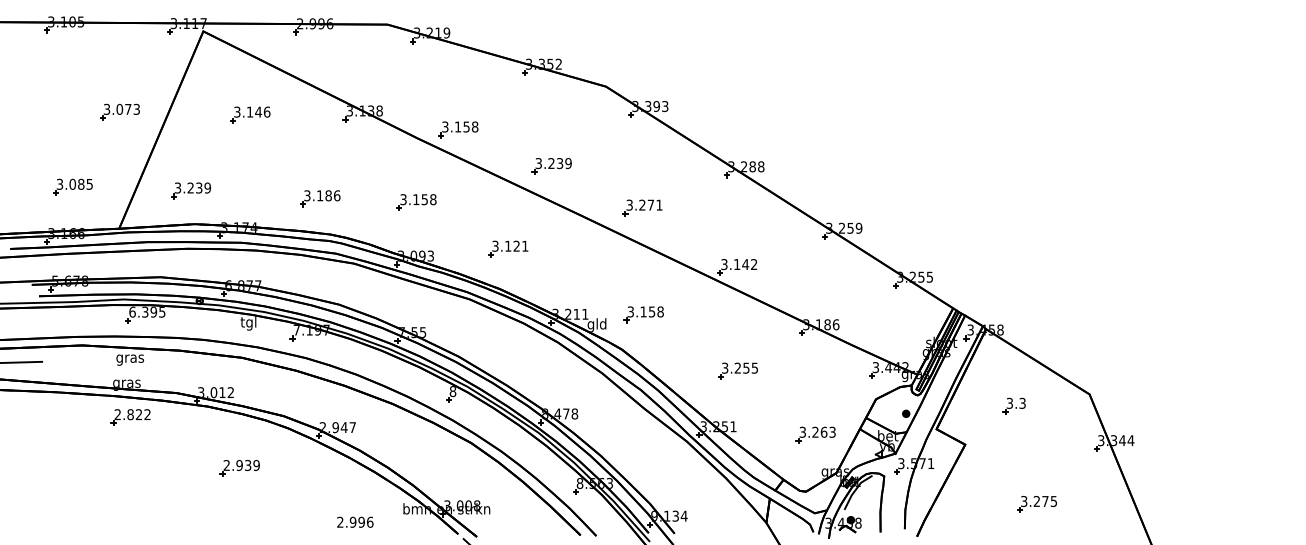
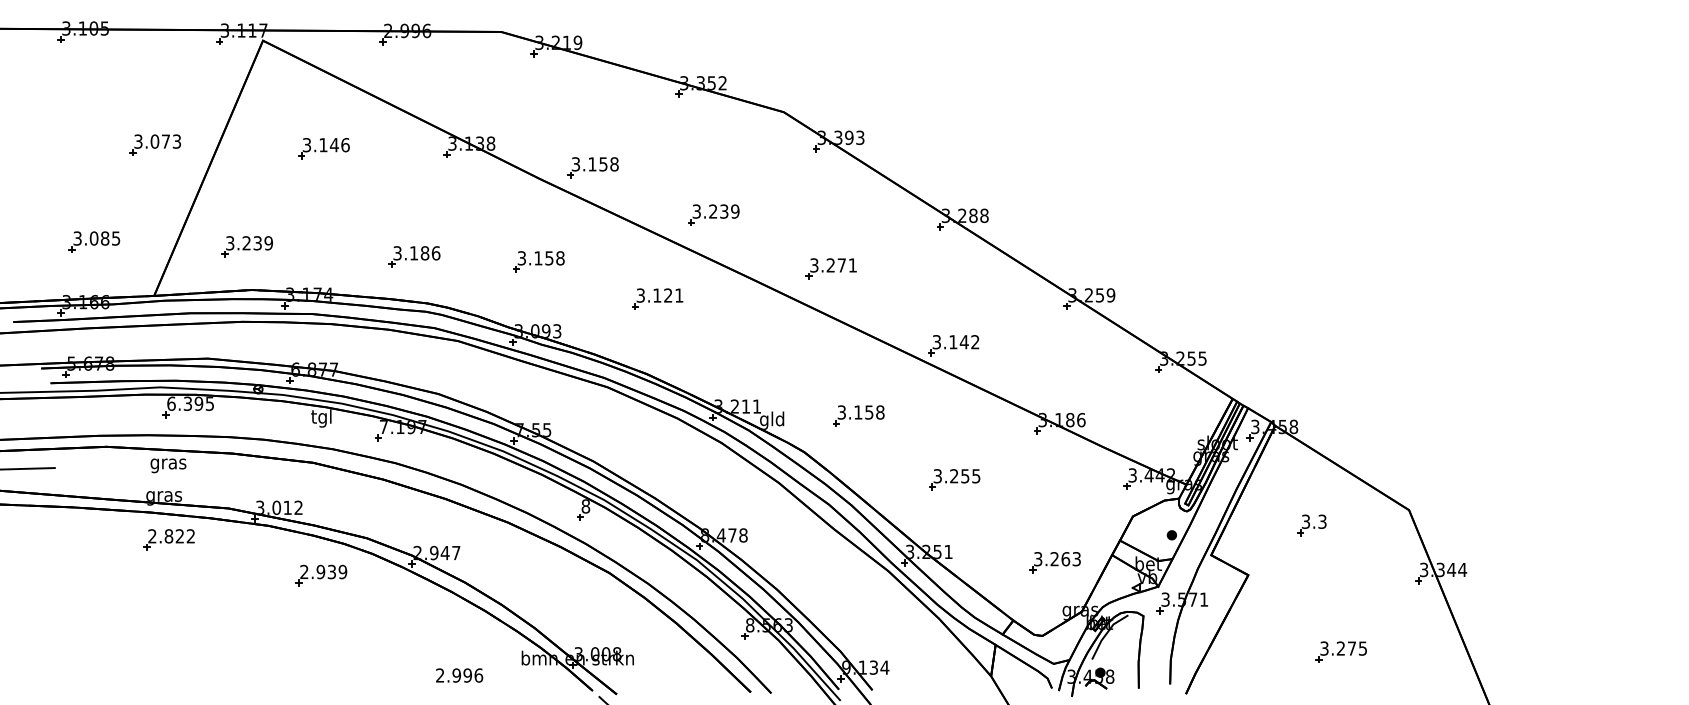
part: (508, 248) -> (657, 298), moved
part: (643, 314) -> (858, 415), moved
part: (240, 468) -> (321, 575), moved

